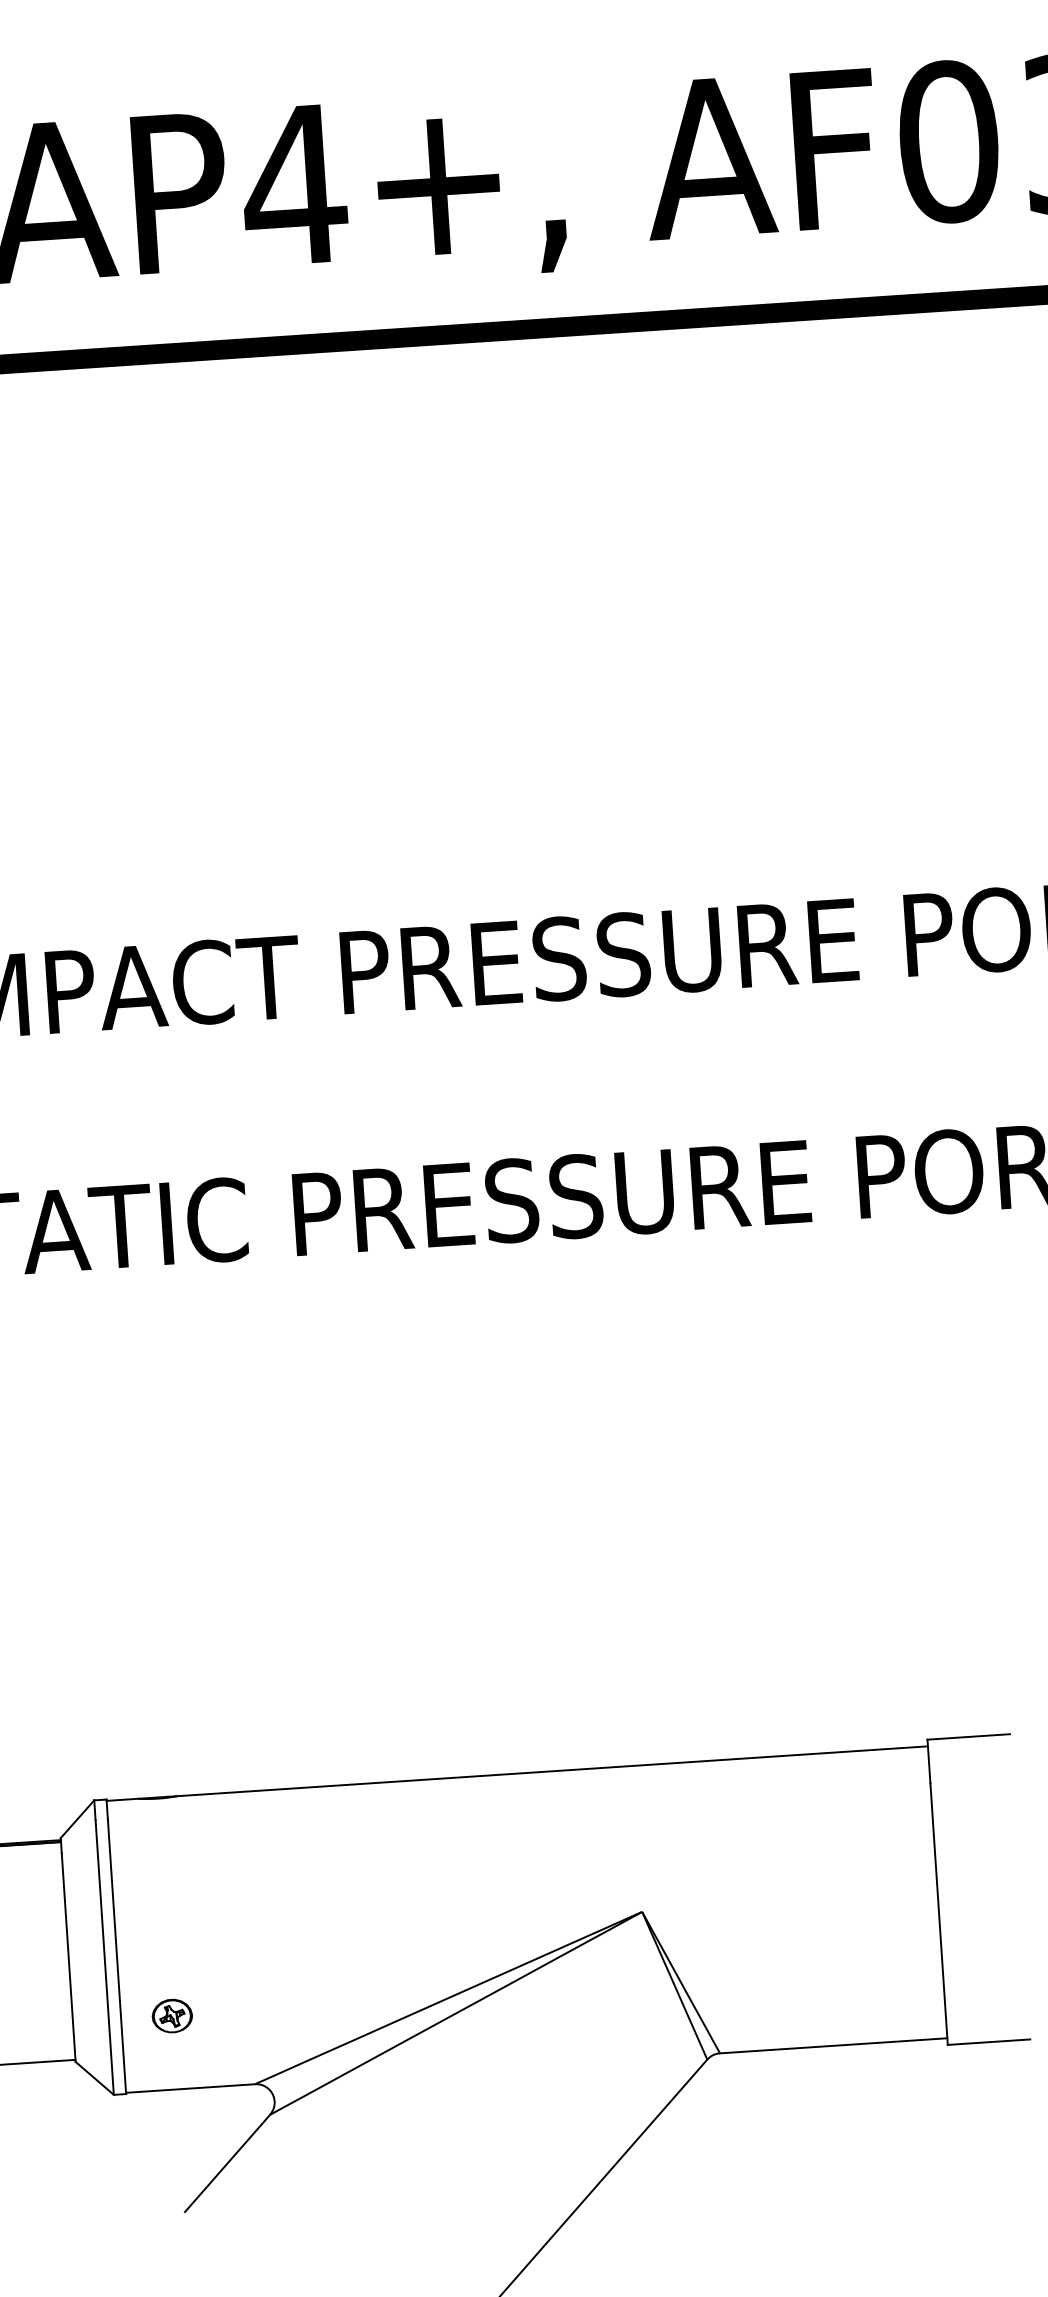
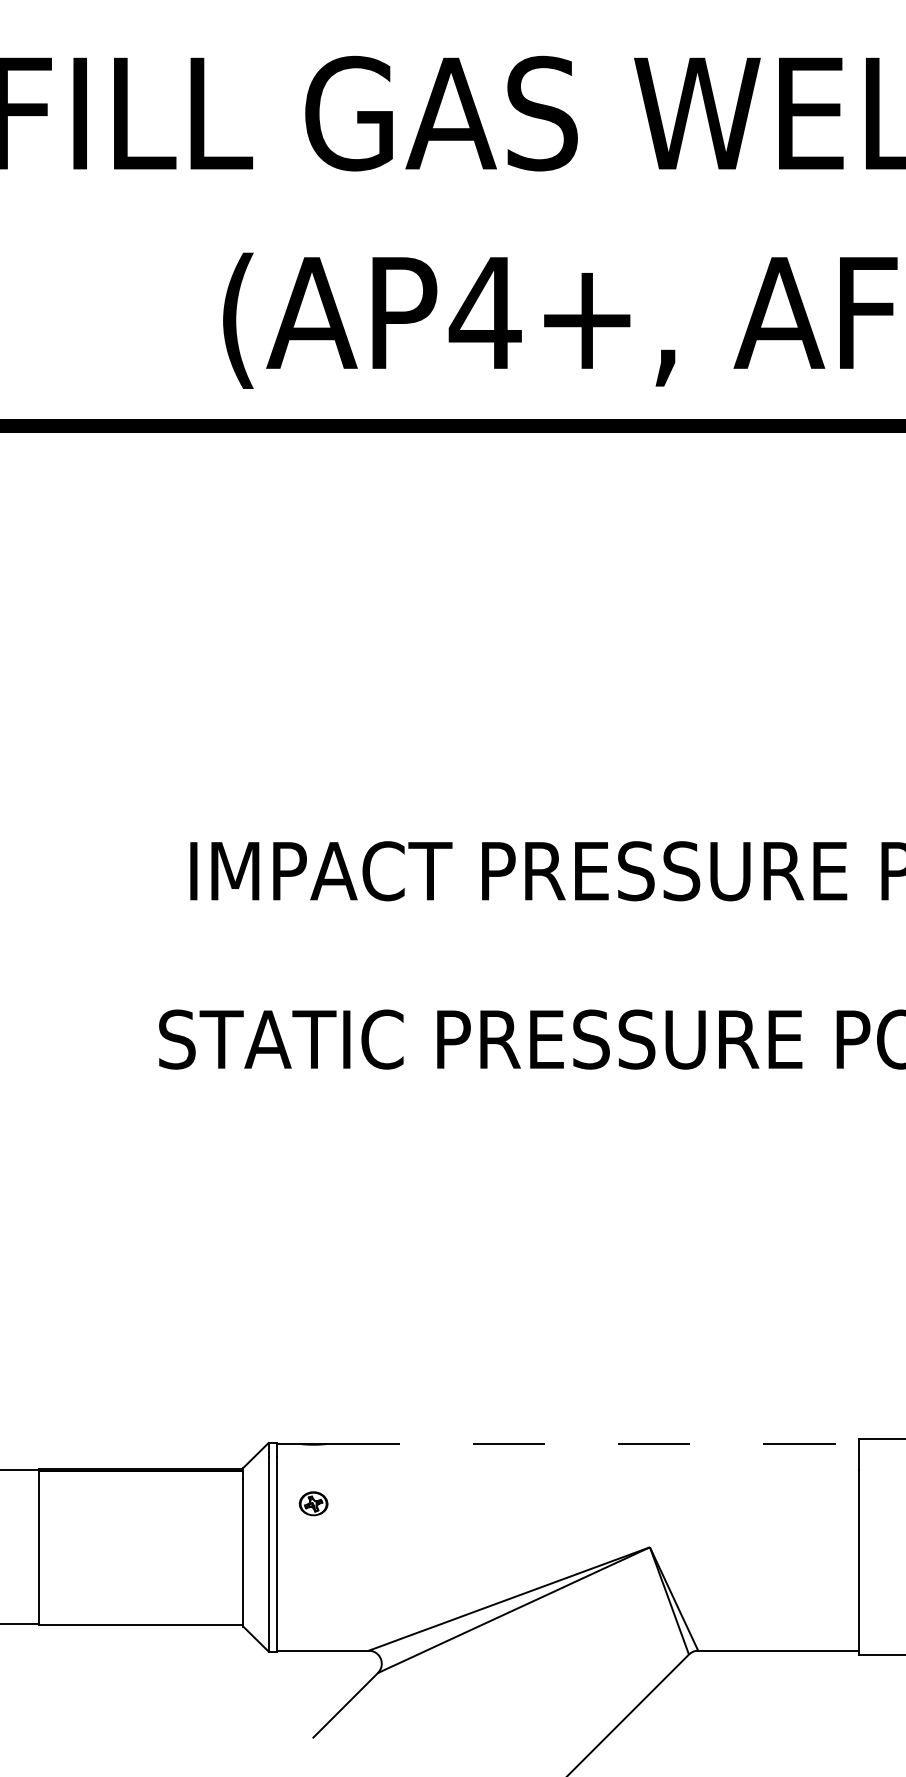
line: (552, 1770) -> (593, 1443), solid -> dashed
part: (172, 2015) -> (313, 1503), moved

